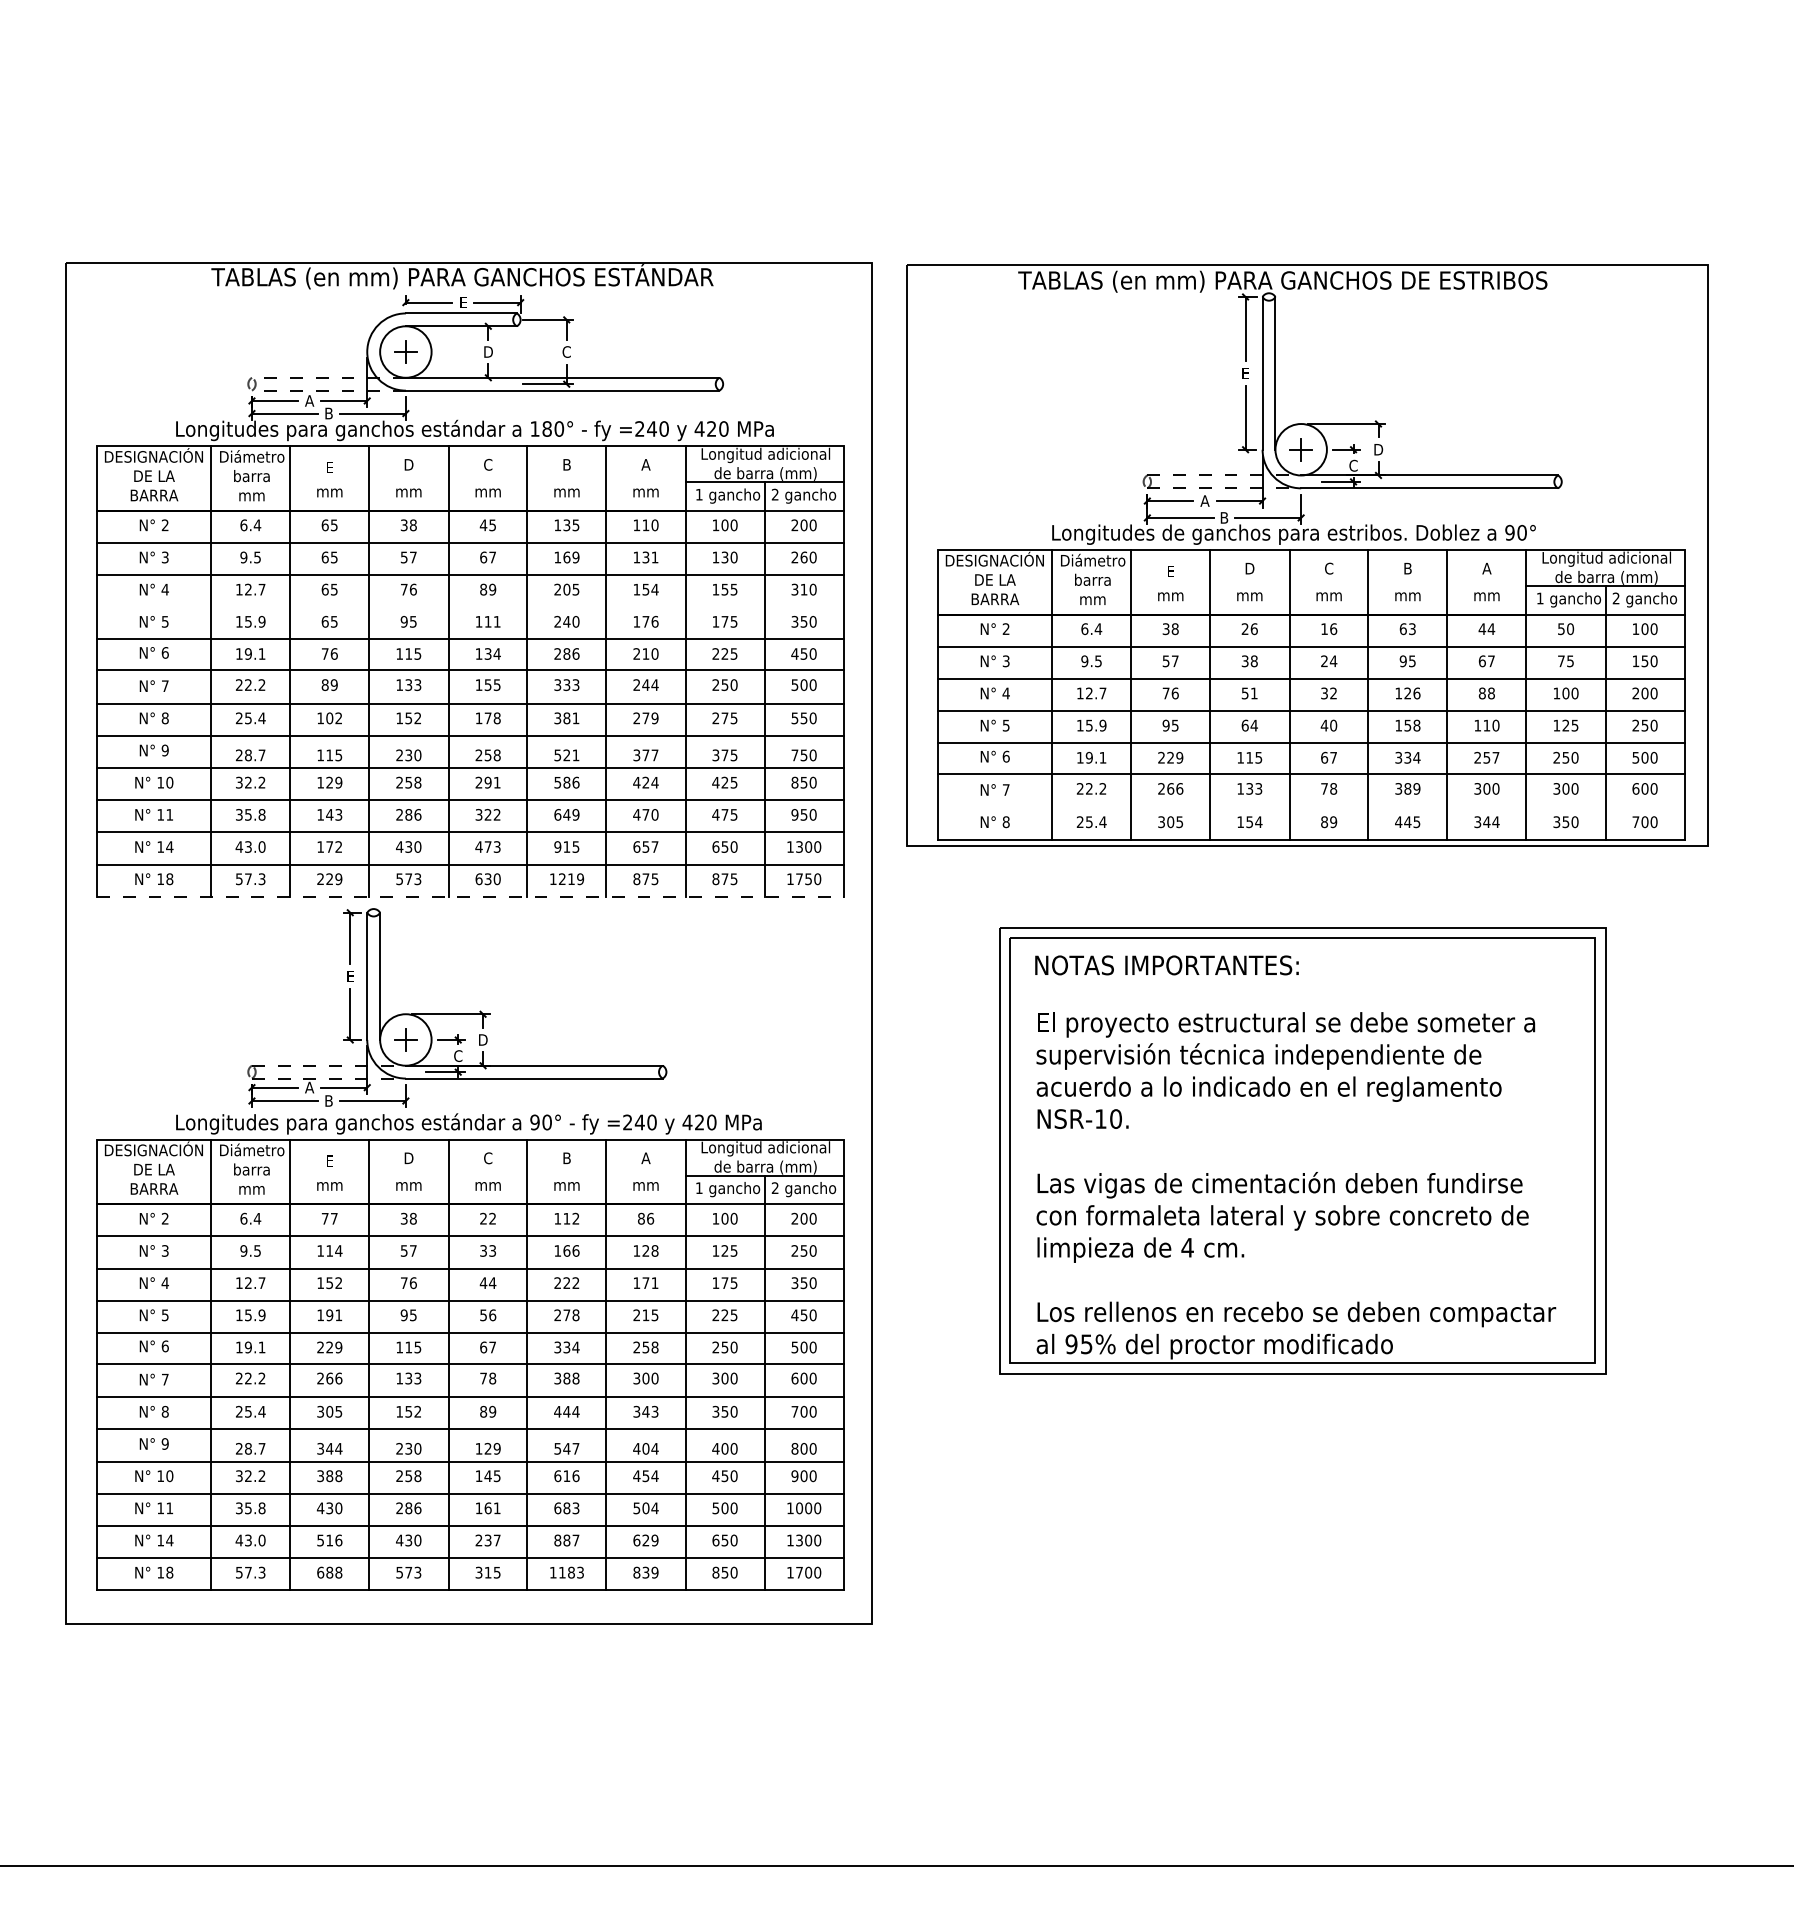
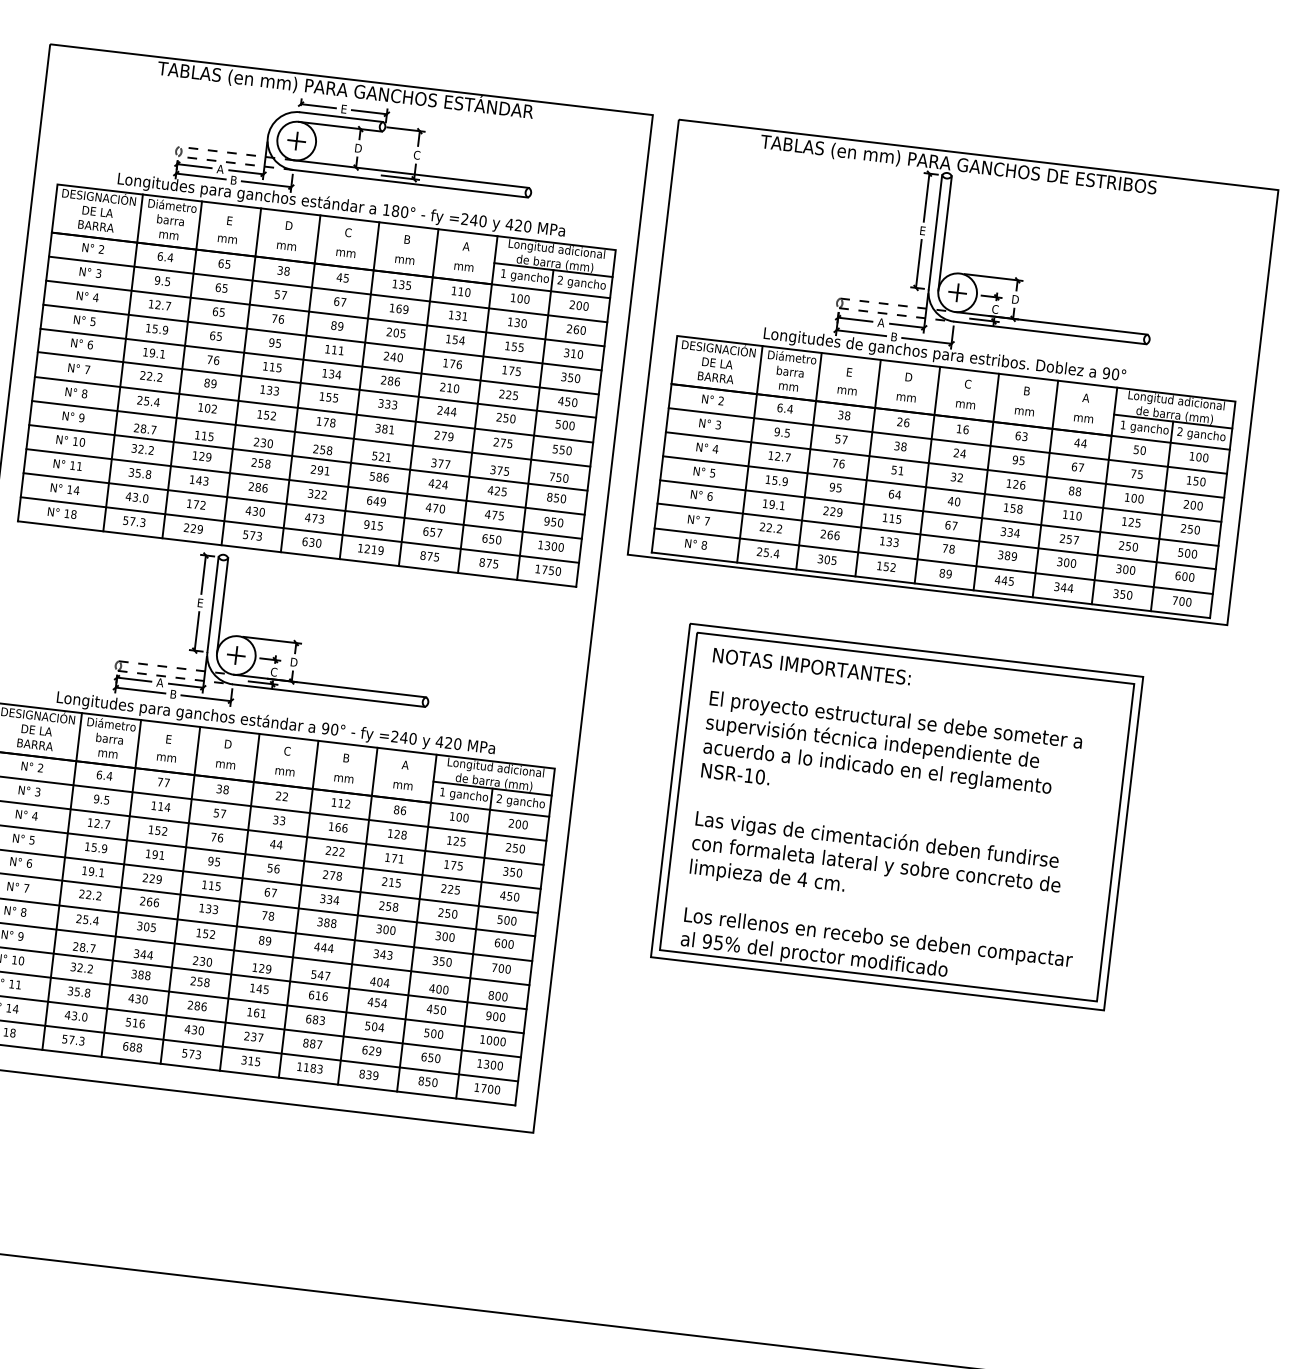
line: (470, 607) -> (322, 337), added
line: (1311, 807) -> (933, 561), added
text: (1258, 821) -> (893, 567), 154 -> 152
line: (470, 896) -> (297, 553), dashed -> solid

